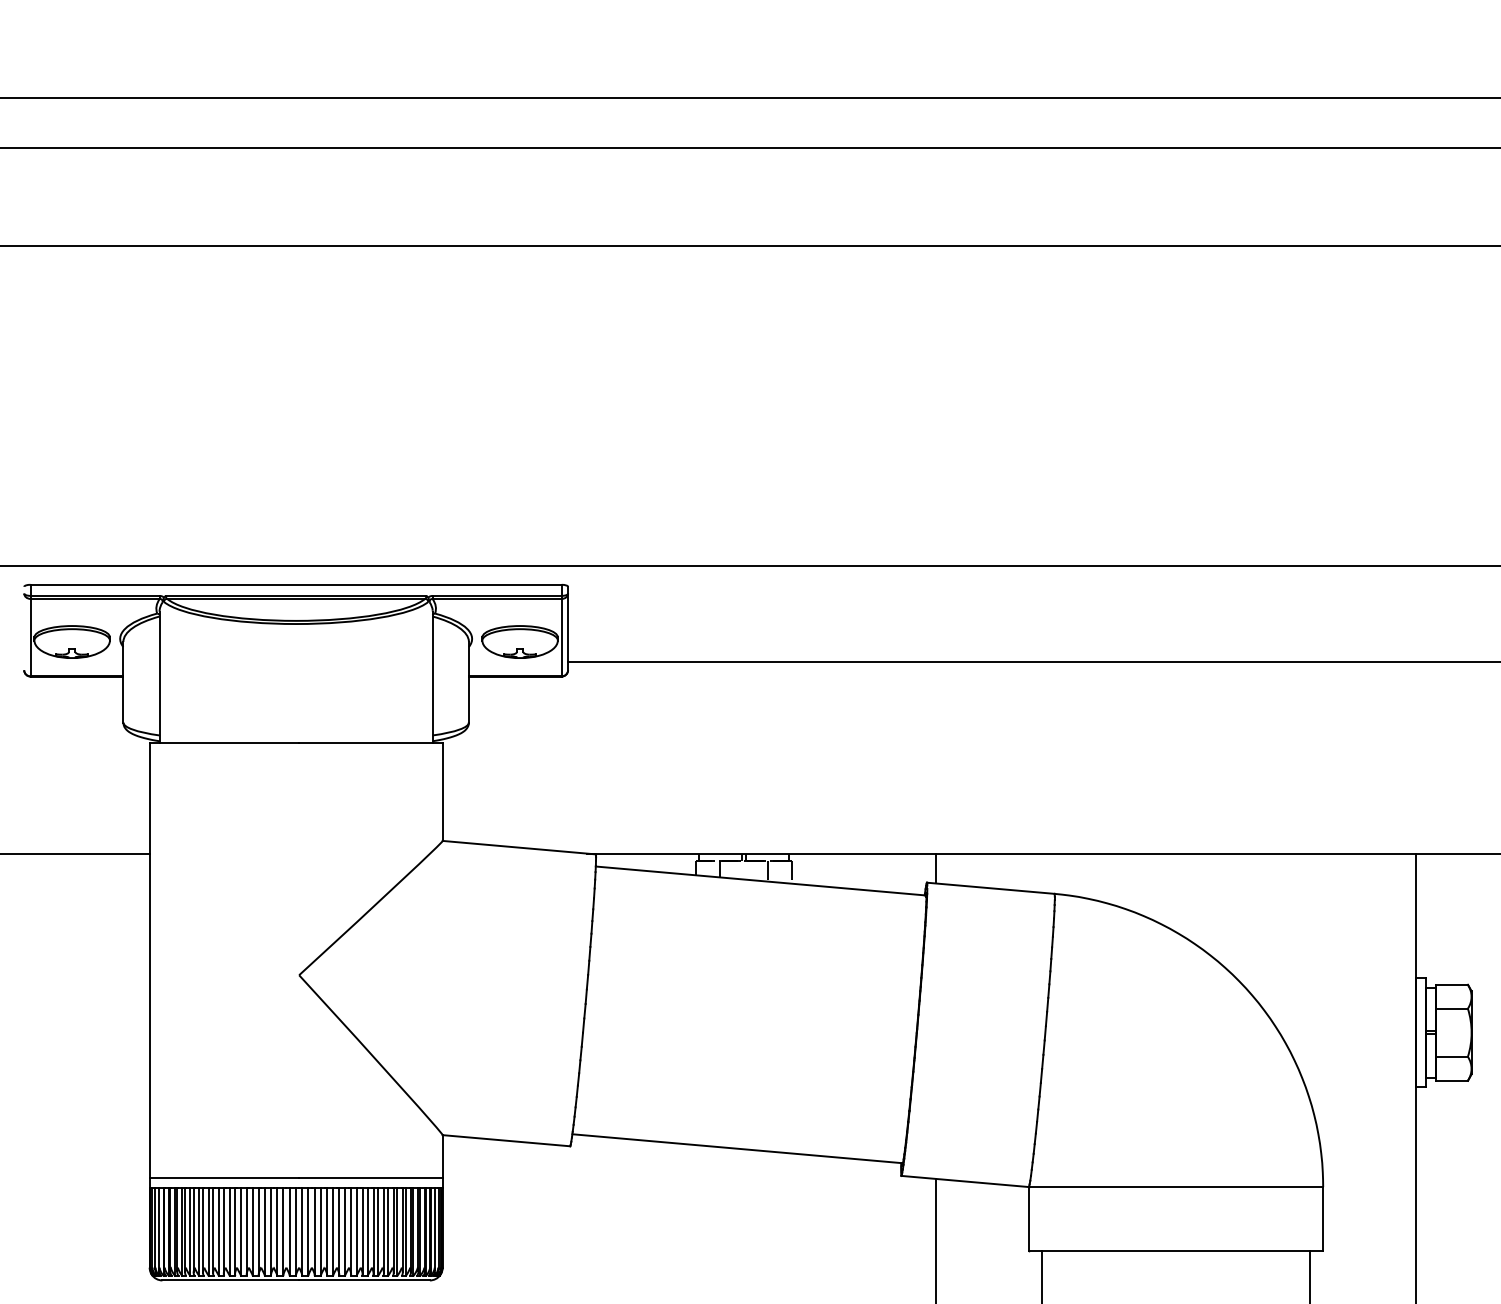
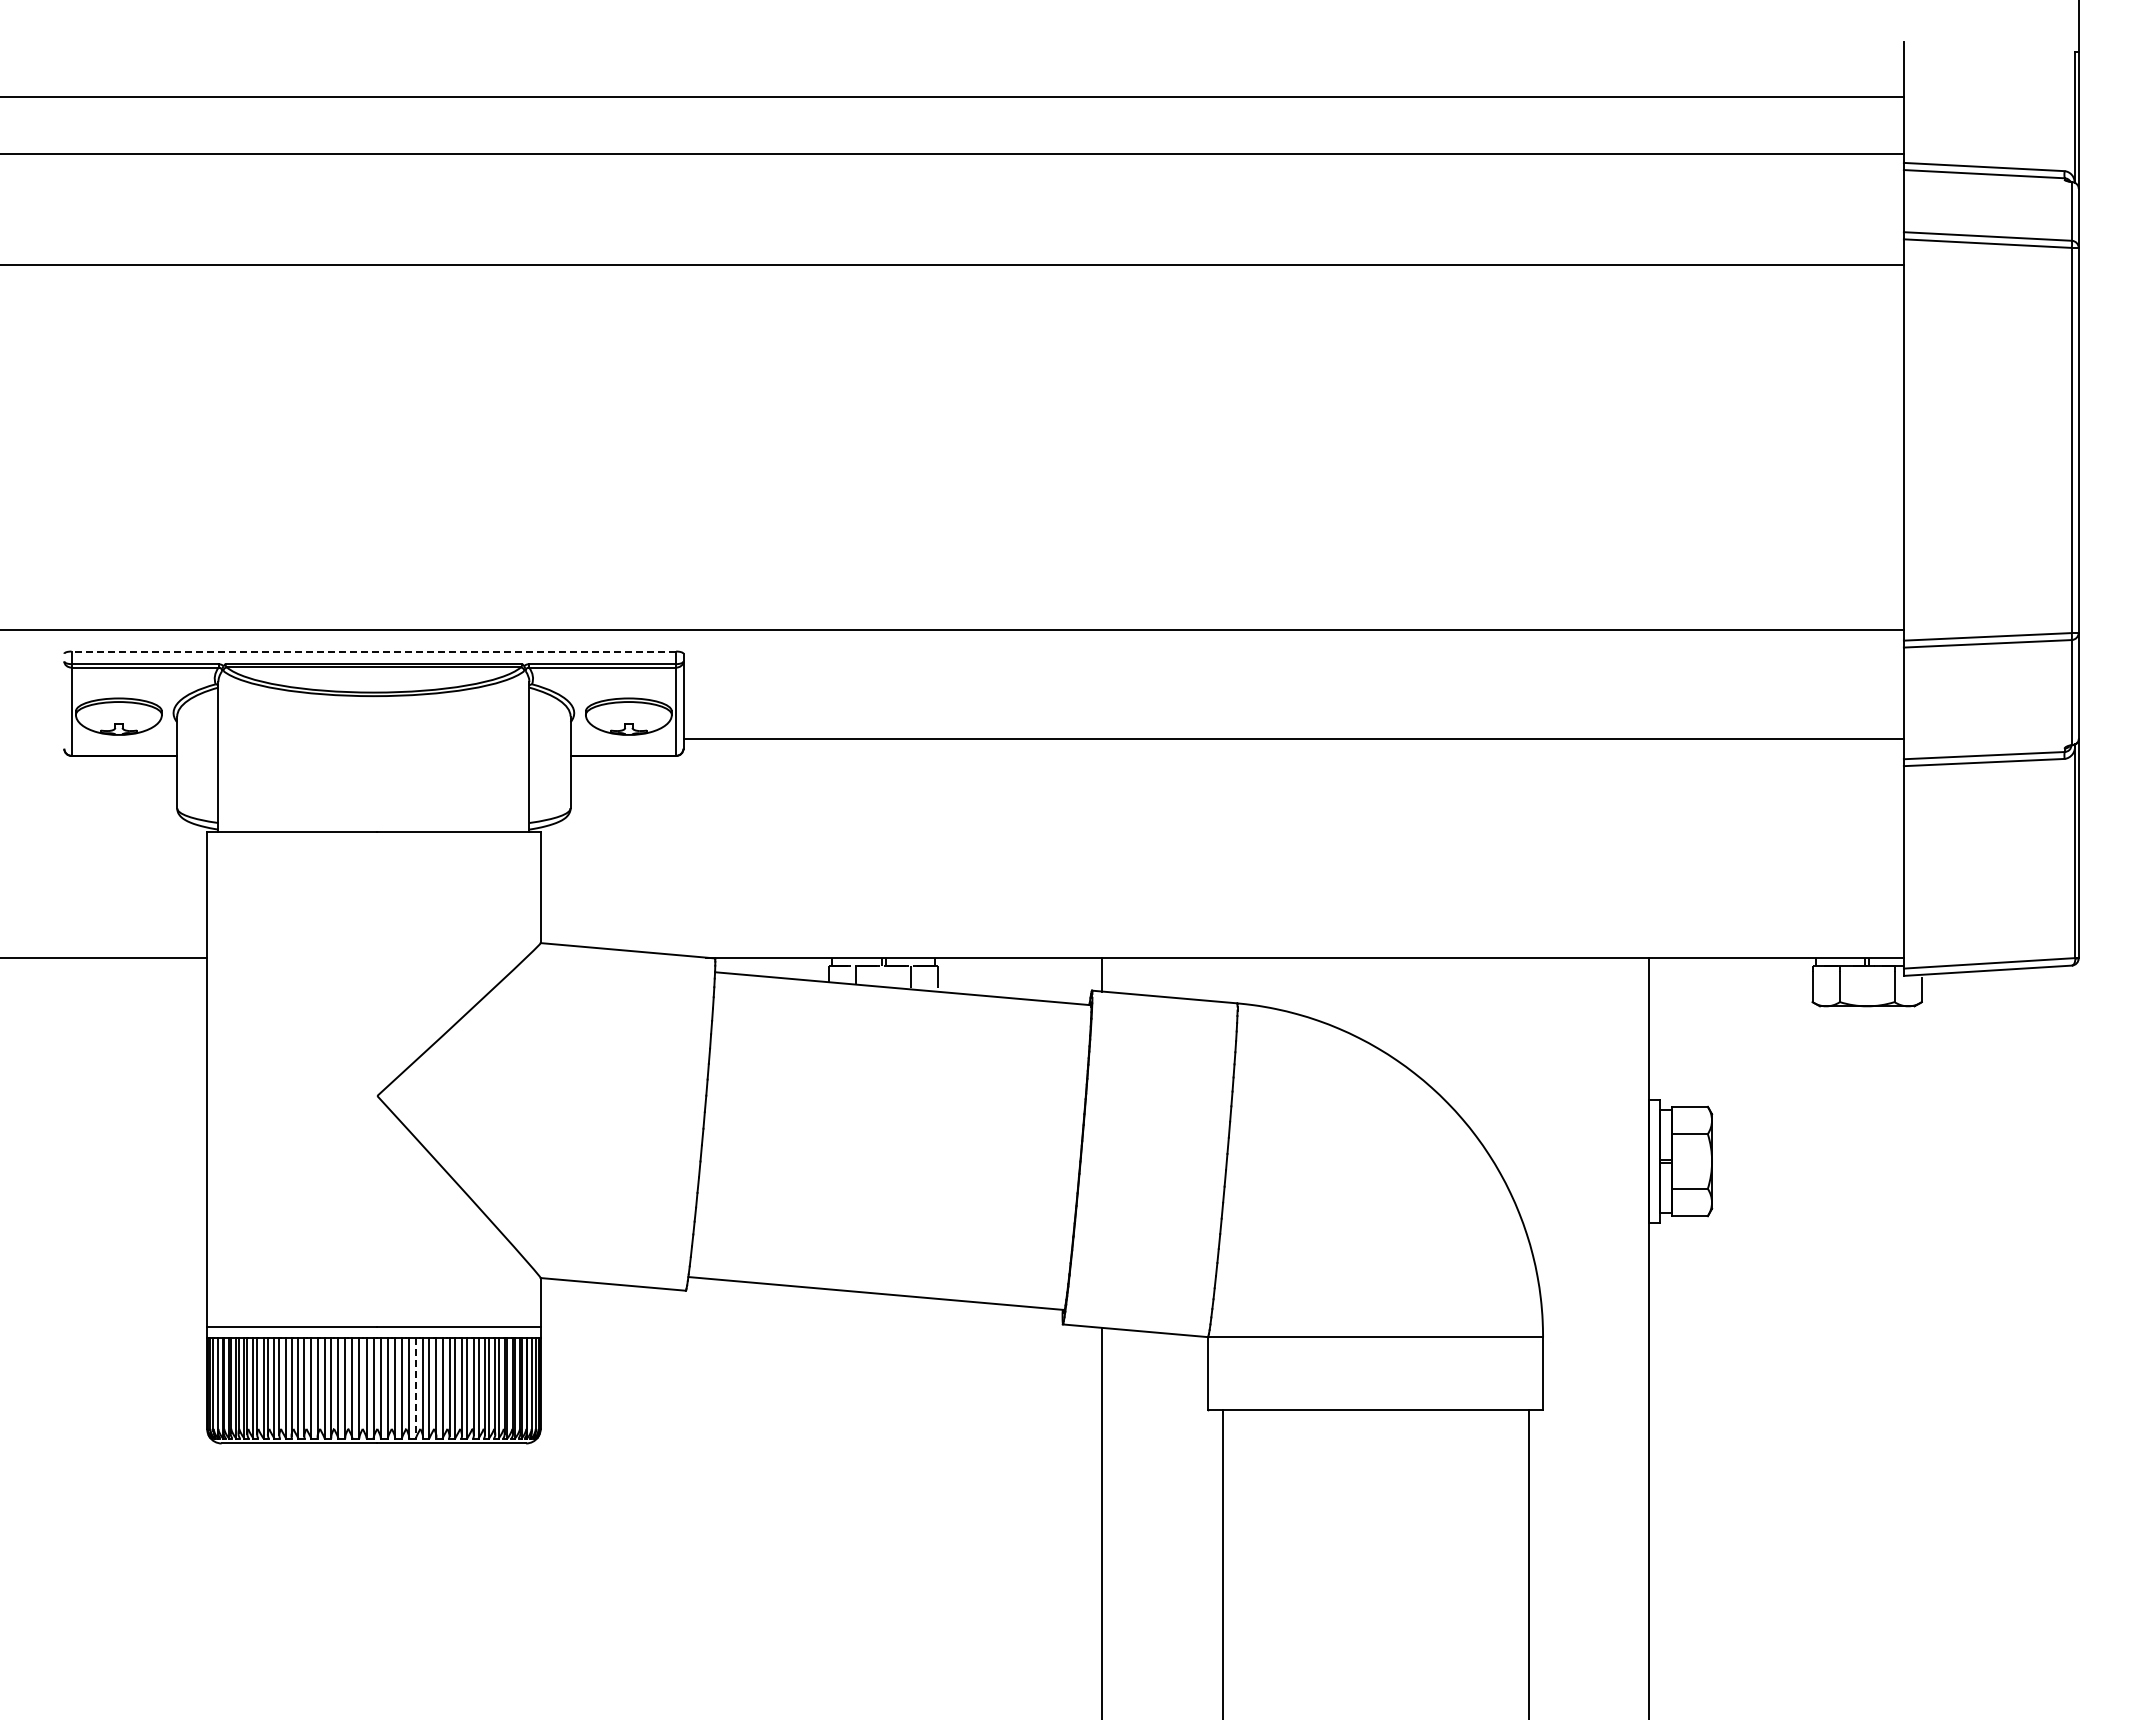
line: (295, 584) -> (373, 651), solid -> dashed
line: (332, 1232) -> (415, 1388), solid -> dashed

